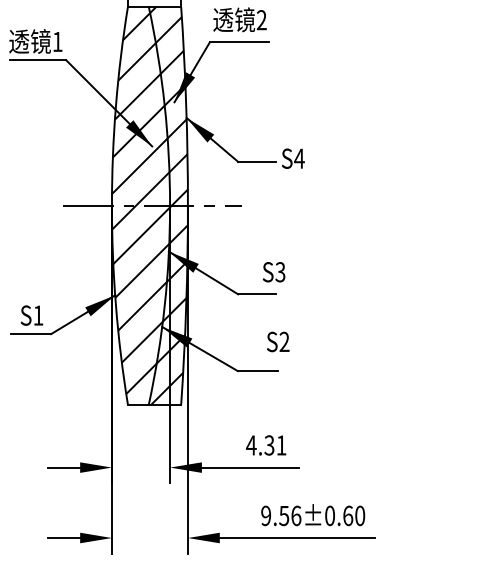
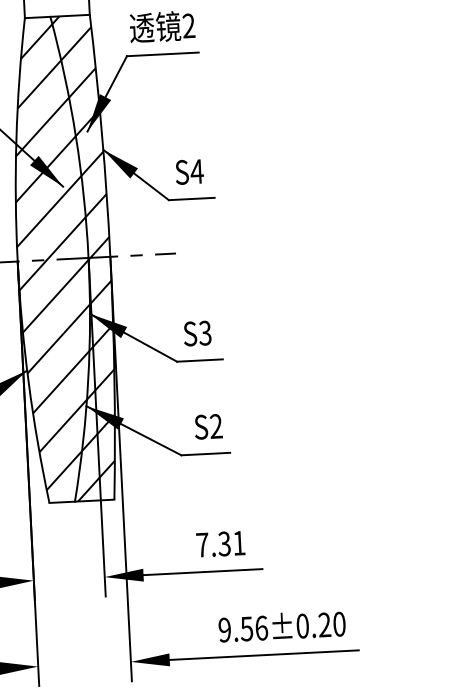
text: (293, 158) -> (189, 171), moved
text: (273, 272) -> (196, 333), moved
text: (278, 341) -> (208, 426), moved
text: (251, 445) -> (202, 545), 4.31 -> 7.31
text: (348, 515) -> (325, 624), 9.56±0.60 -> 9.56±0.20

